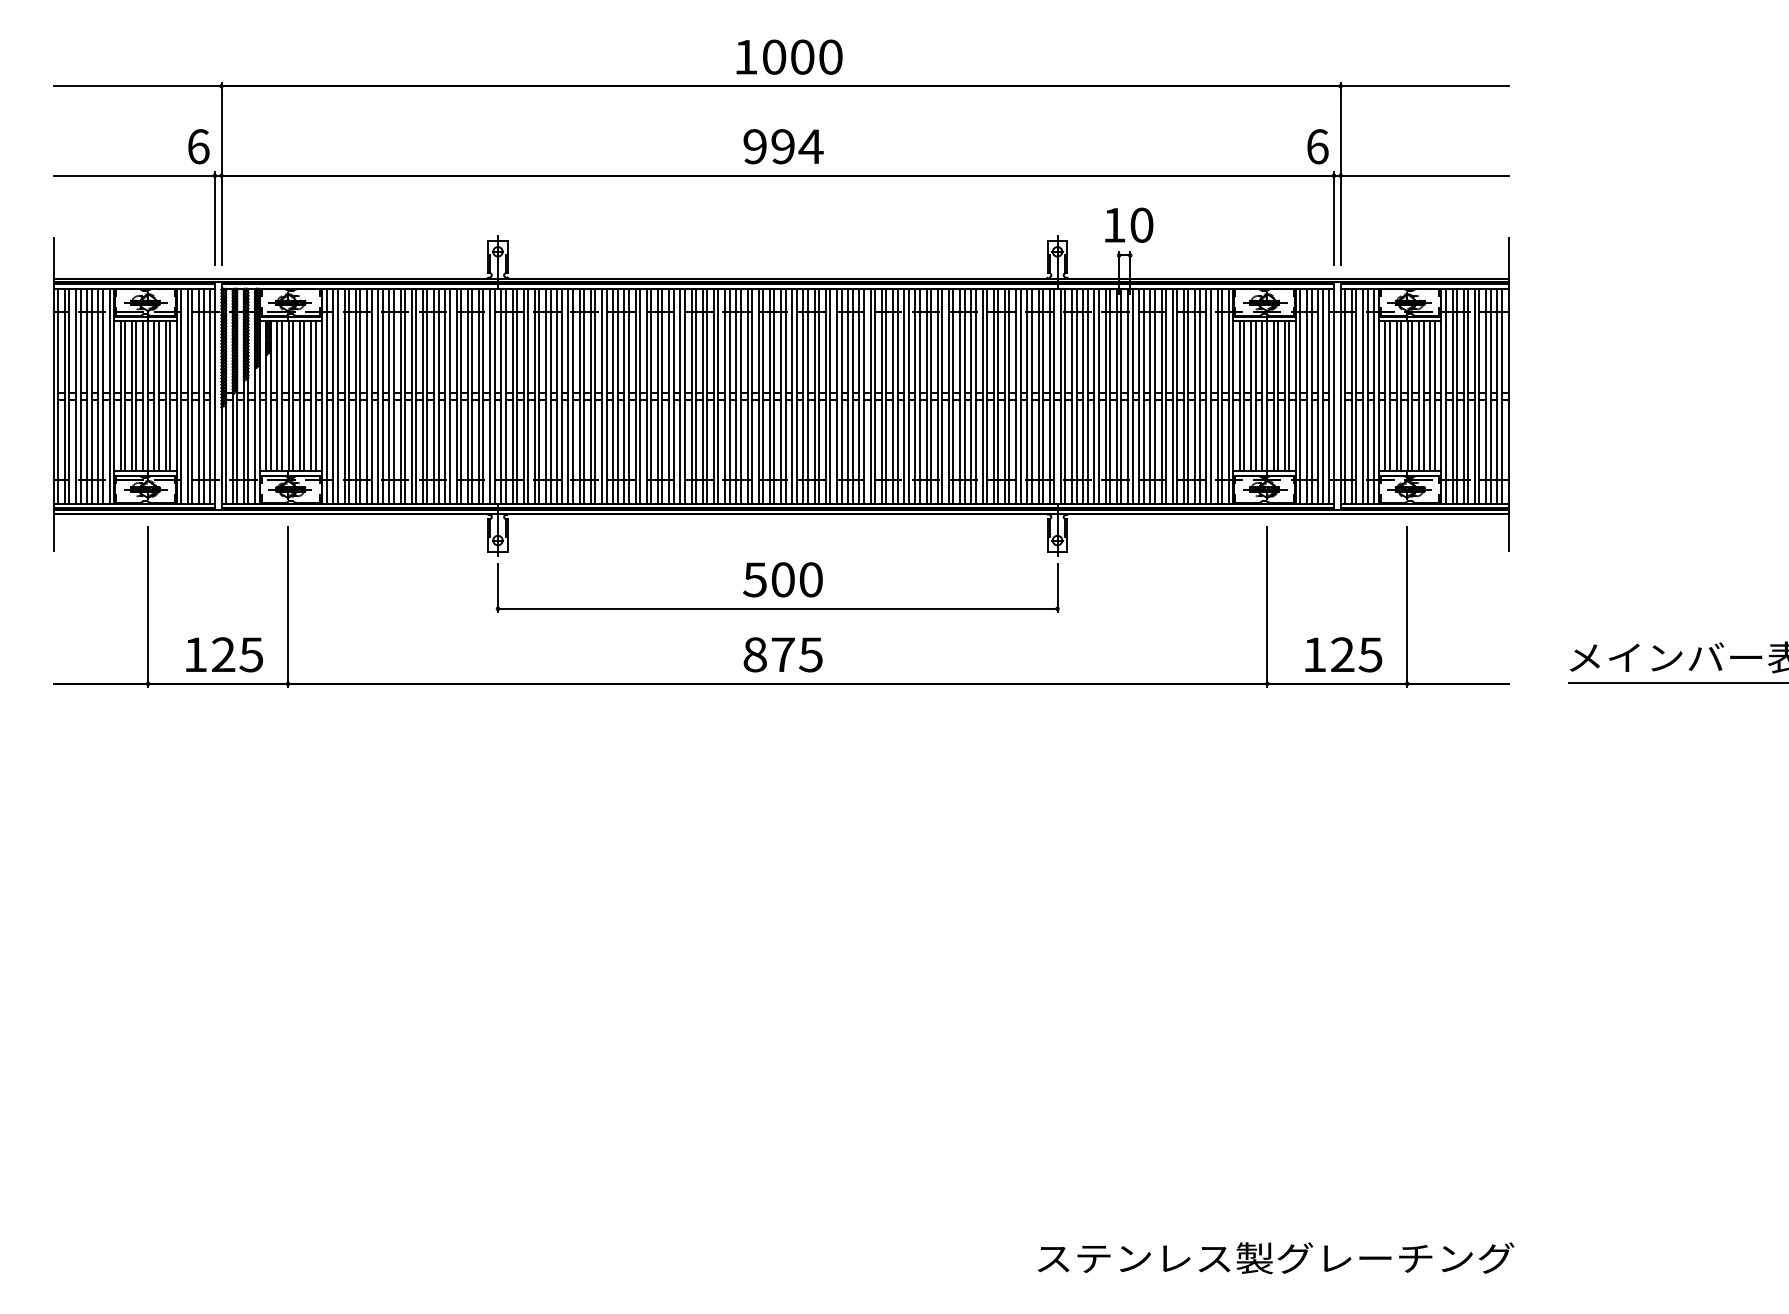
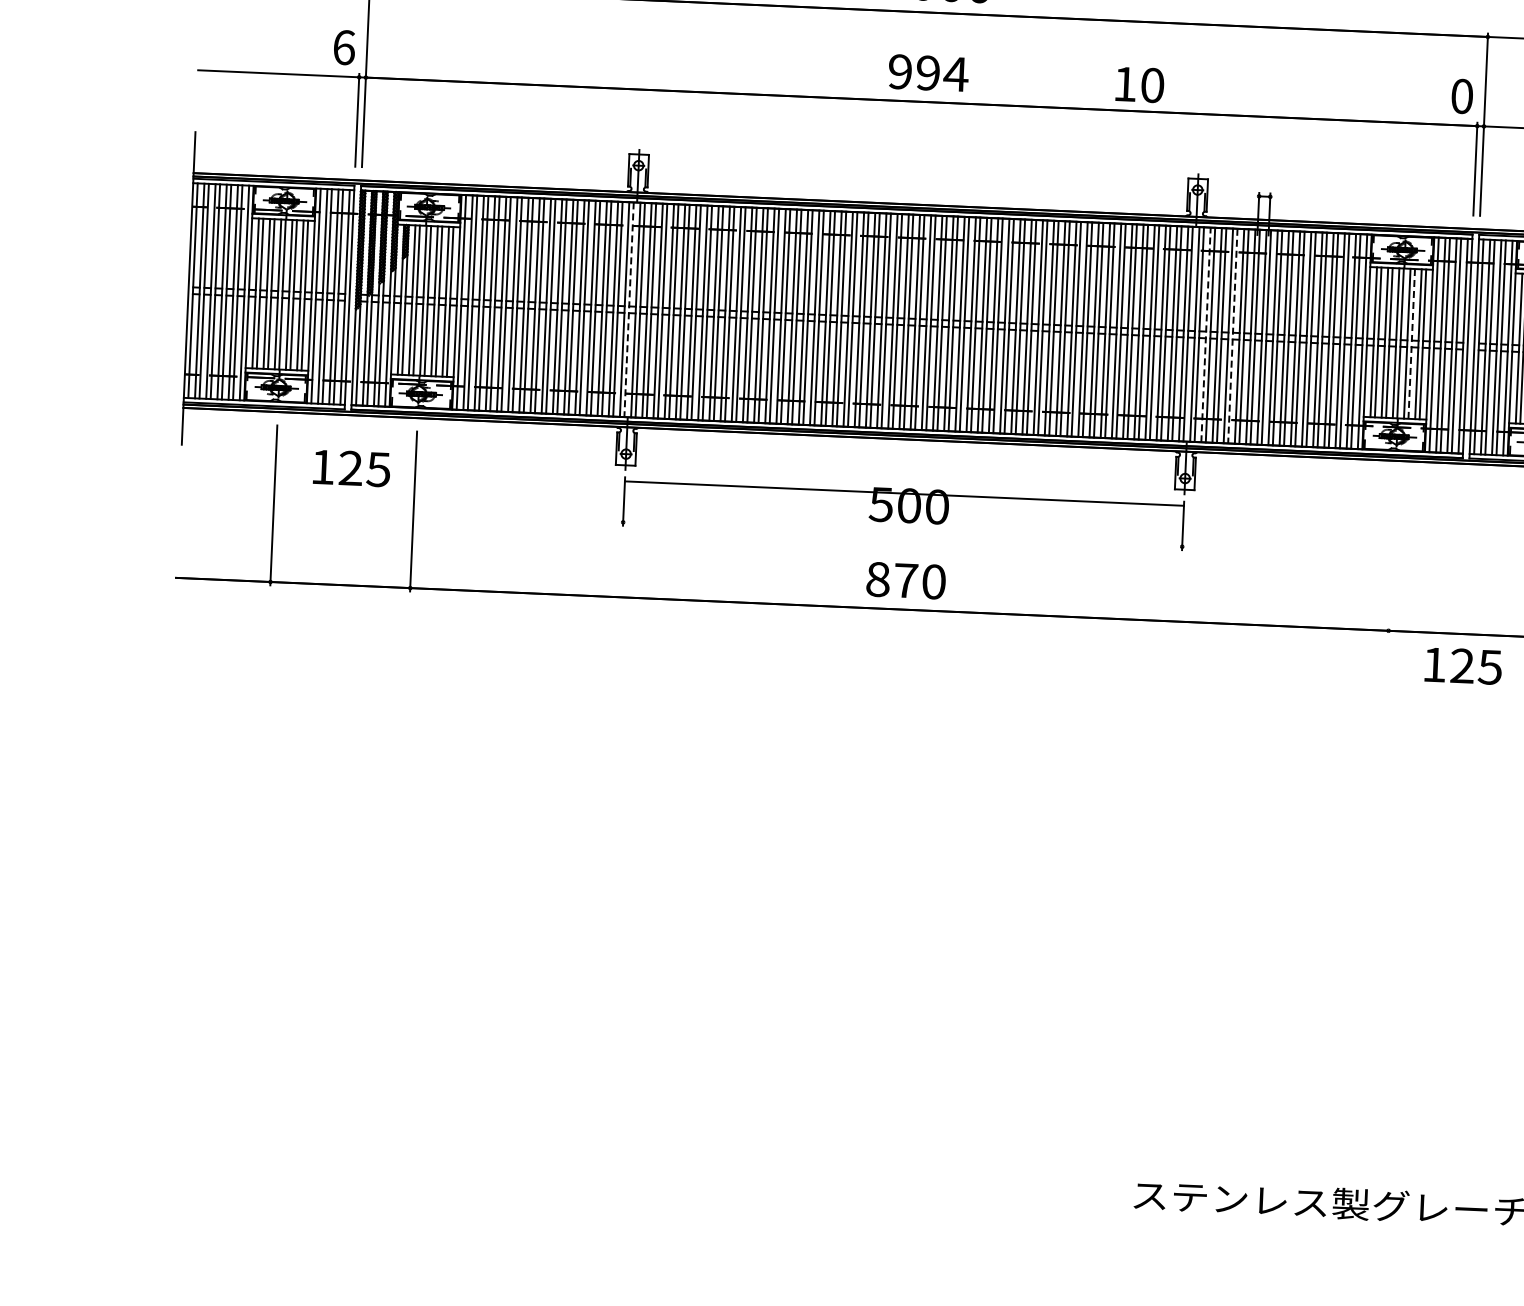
text: (1317, 146) -> (1462, 96), 6 -> 0
text: (1129, 224) -> (1140, 84), moved
line: (1072, 395) -> (1206, 334), solid -> dashed
line: (494, 396) -> (628, 310), solid -> dashed
line: (1098, 396) -> (1232, 336), solid -> dashed
line: (1278, 396) -> (1412, 344), solid -> dashed
line: (1267, 607) -> (1392, 554), removed
line: (777, 608) -> (904, 493), moved
text: (224, 654) -> (351, 468), moved
text: (810, 654) -> (933, 581), 875 -> 870
text: (1343, 654) -> (1463, 665), moved

